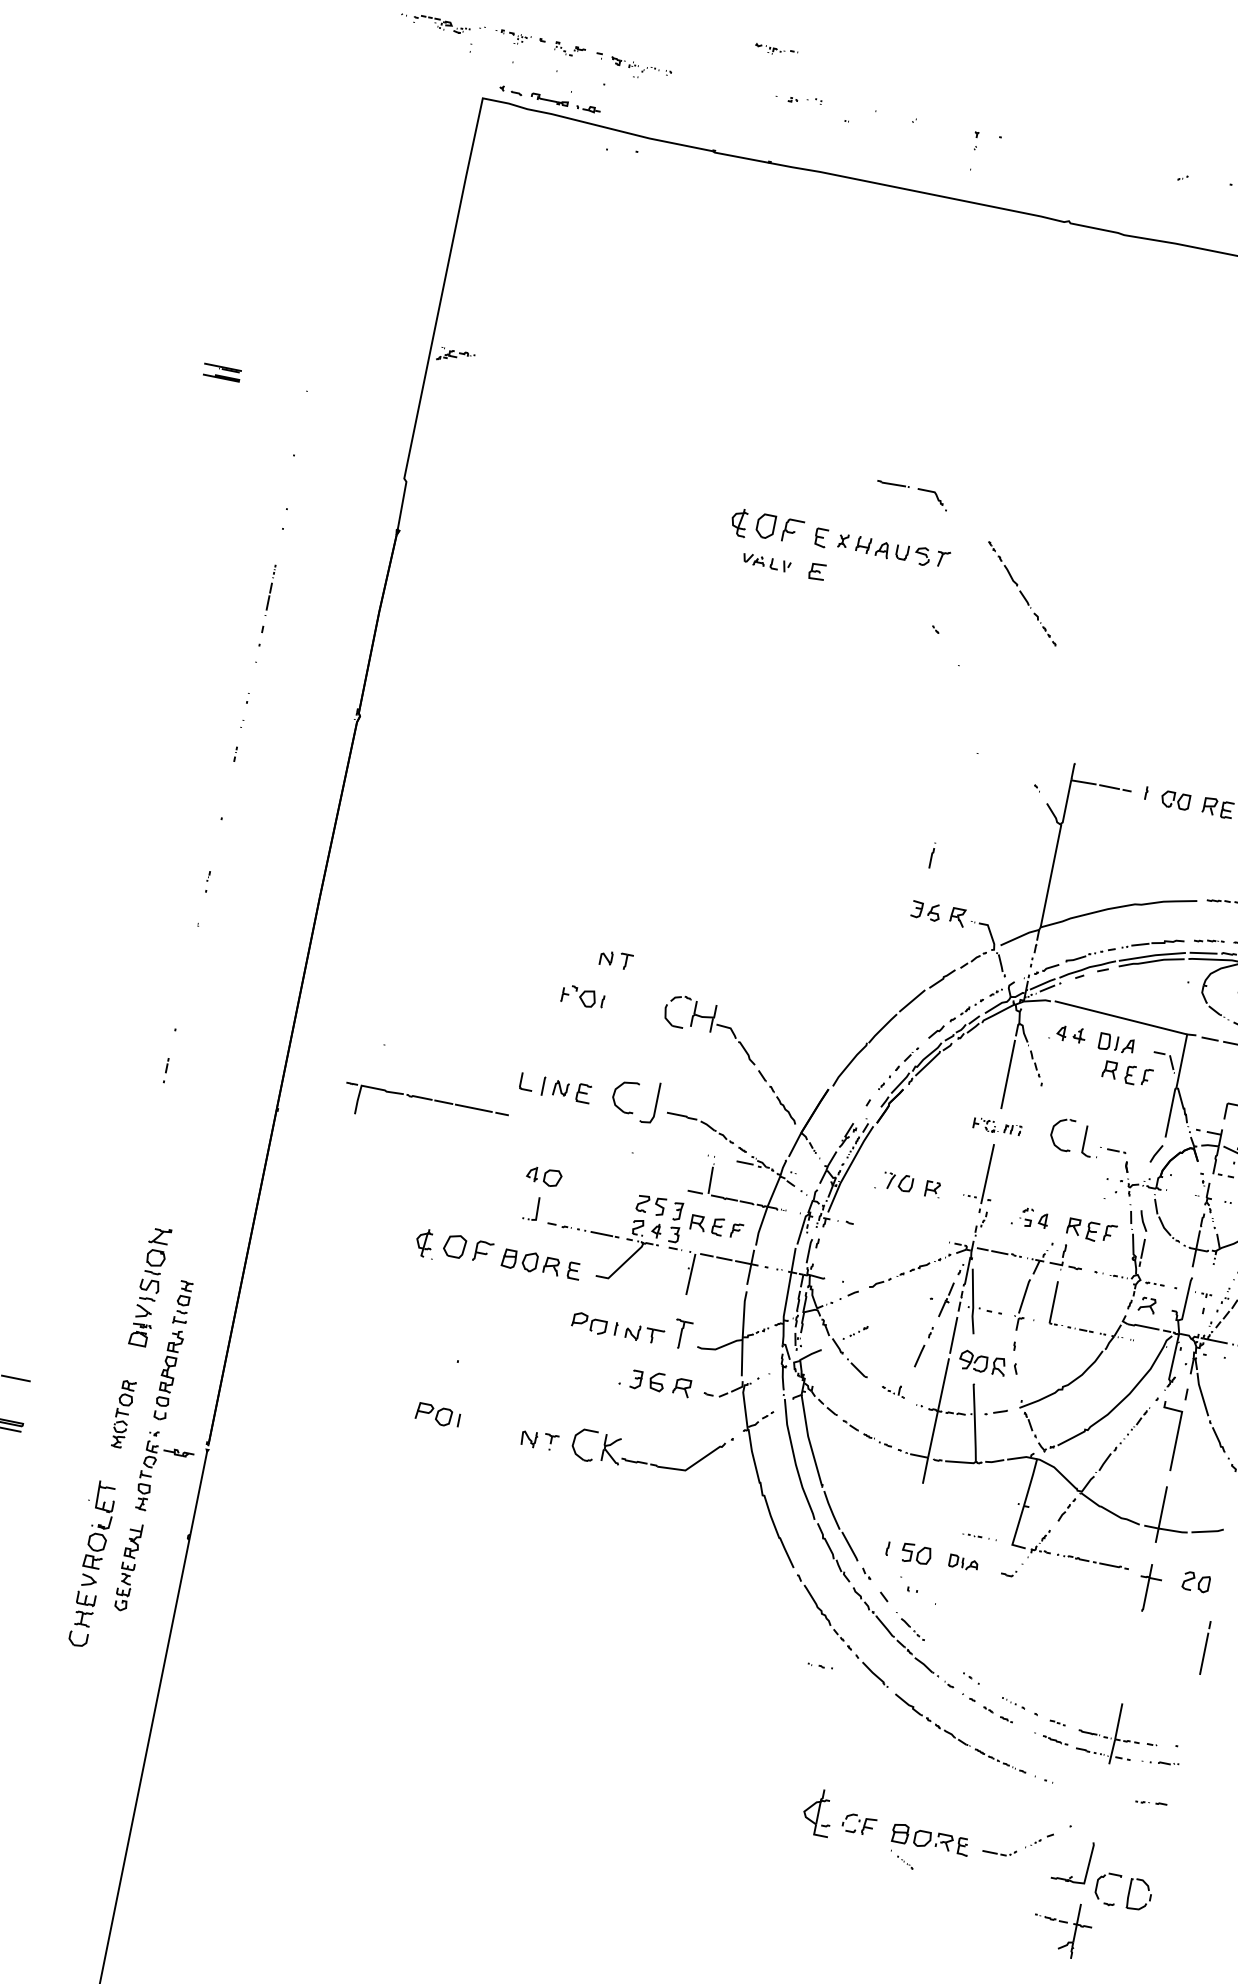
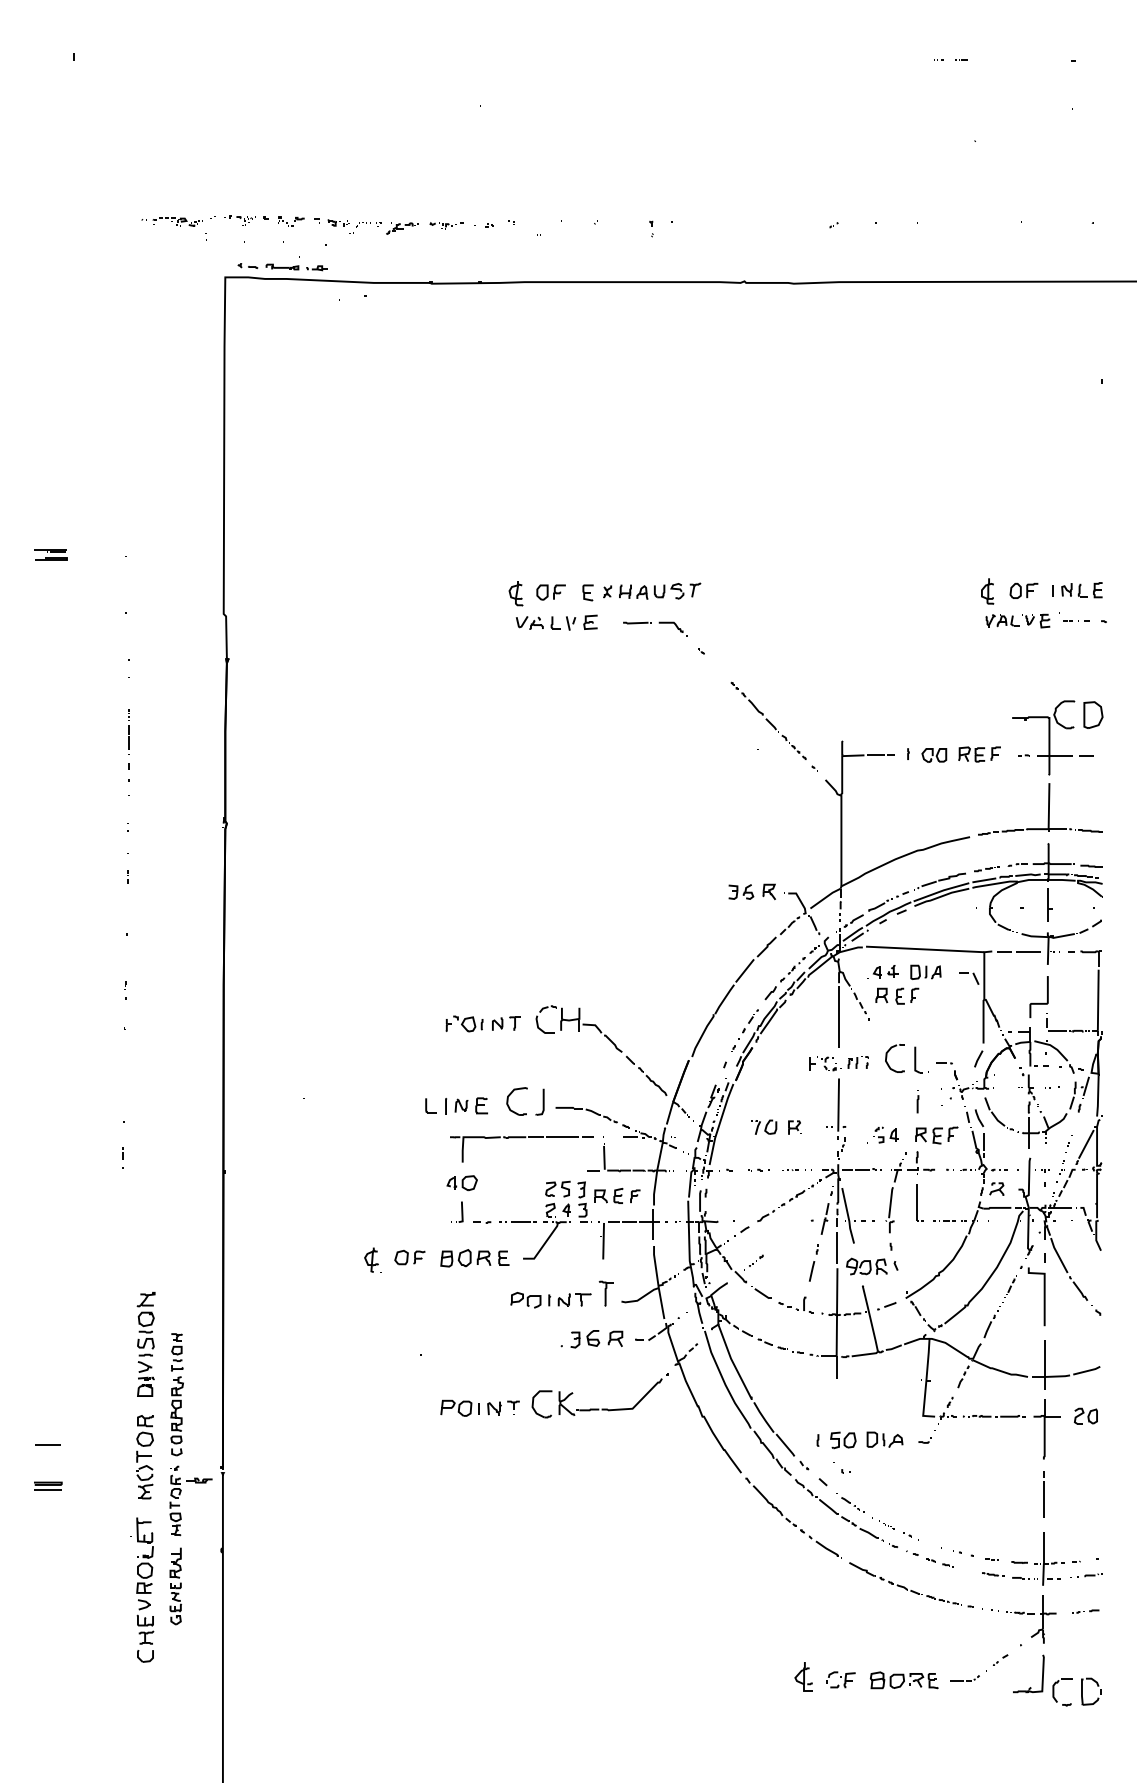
part: (774, 50) -> (446, 225), moved
part: (455, 356) -> (402, 228), moved
part: (912, 494) -> (655, 628), moved
part: (778, 528) -> (550, 592), size x0.71
part: (767, 562) -> (546, 623), size x1.43
part: (1022, 593) -> (768, 720), moved
line: (931, 855) -> (917, 1101), moved
part: (616, 959) -> (506, 1023), moved
part: (1127, 1073) -> (897, 995), moved
part: (426, 1100) -> (521, 1138), moved
part: (650, 1101) -> (539, 1101), size x0.71
part: (996, 1127) -> (838, 1063), size x1.43
part: (467, 1248) -> (409, 1257), size x0.71
part: (893, 1389) -> (795, 1304), size x1.67
part: (122, 1414) -> (144, 1457), size x1.43
part: (437, 1414) -> (459, 1407), moved
part: (979, 1536) -> (796, 1169), moved
part: (963, 1562) -> (884, 1439), size x1.43
part: (1148, 1588) -> (1046, 1429), size x1.43
line: (1204, 1647) -> (1043, 1494), moved
part: (820, 1665) -> (758, 1169), moved
part: (817, 1812) -> (803, 1676), size x0.71
part: (902, 1859) -> (883, 1523), moved
part: (1062, 1928) -> (1031, 1619), moved

